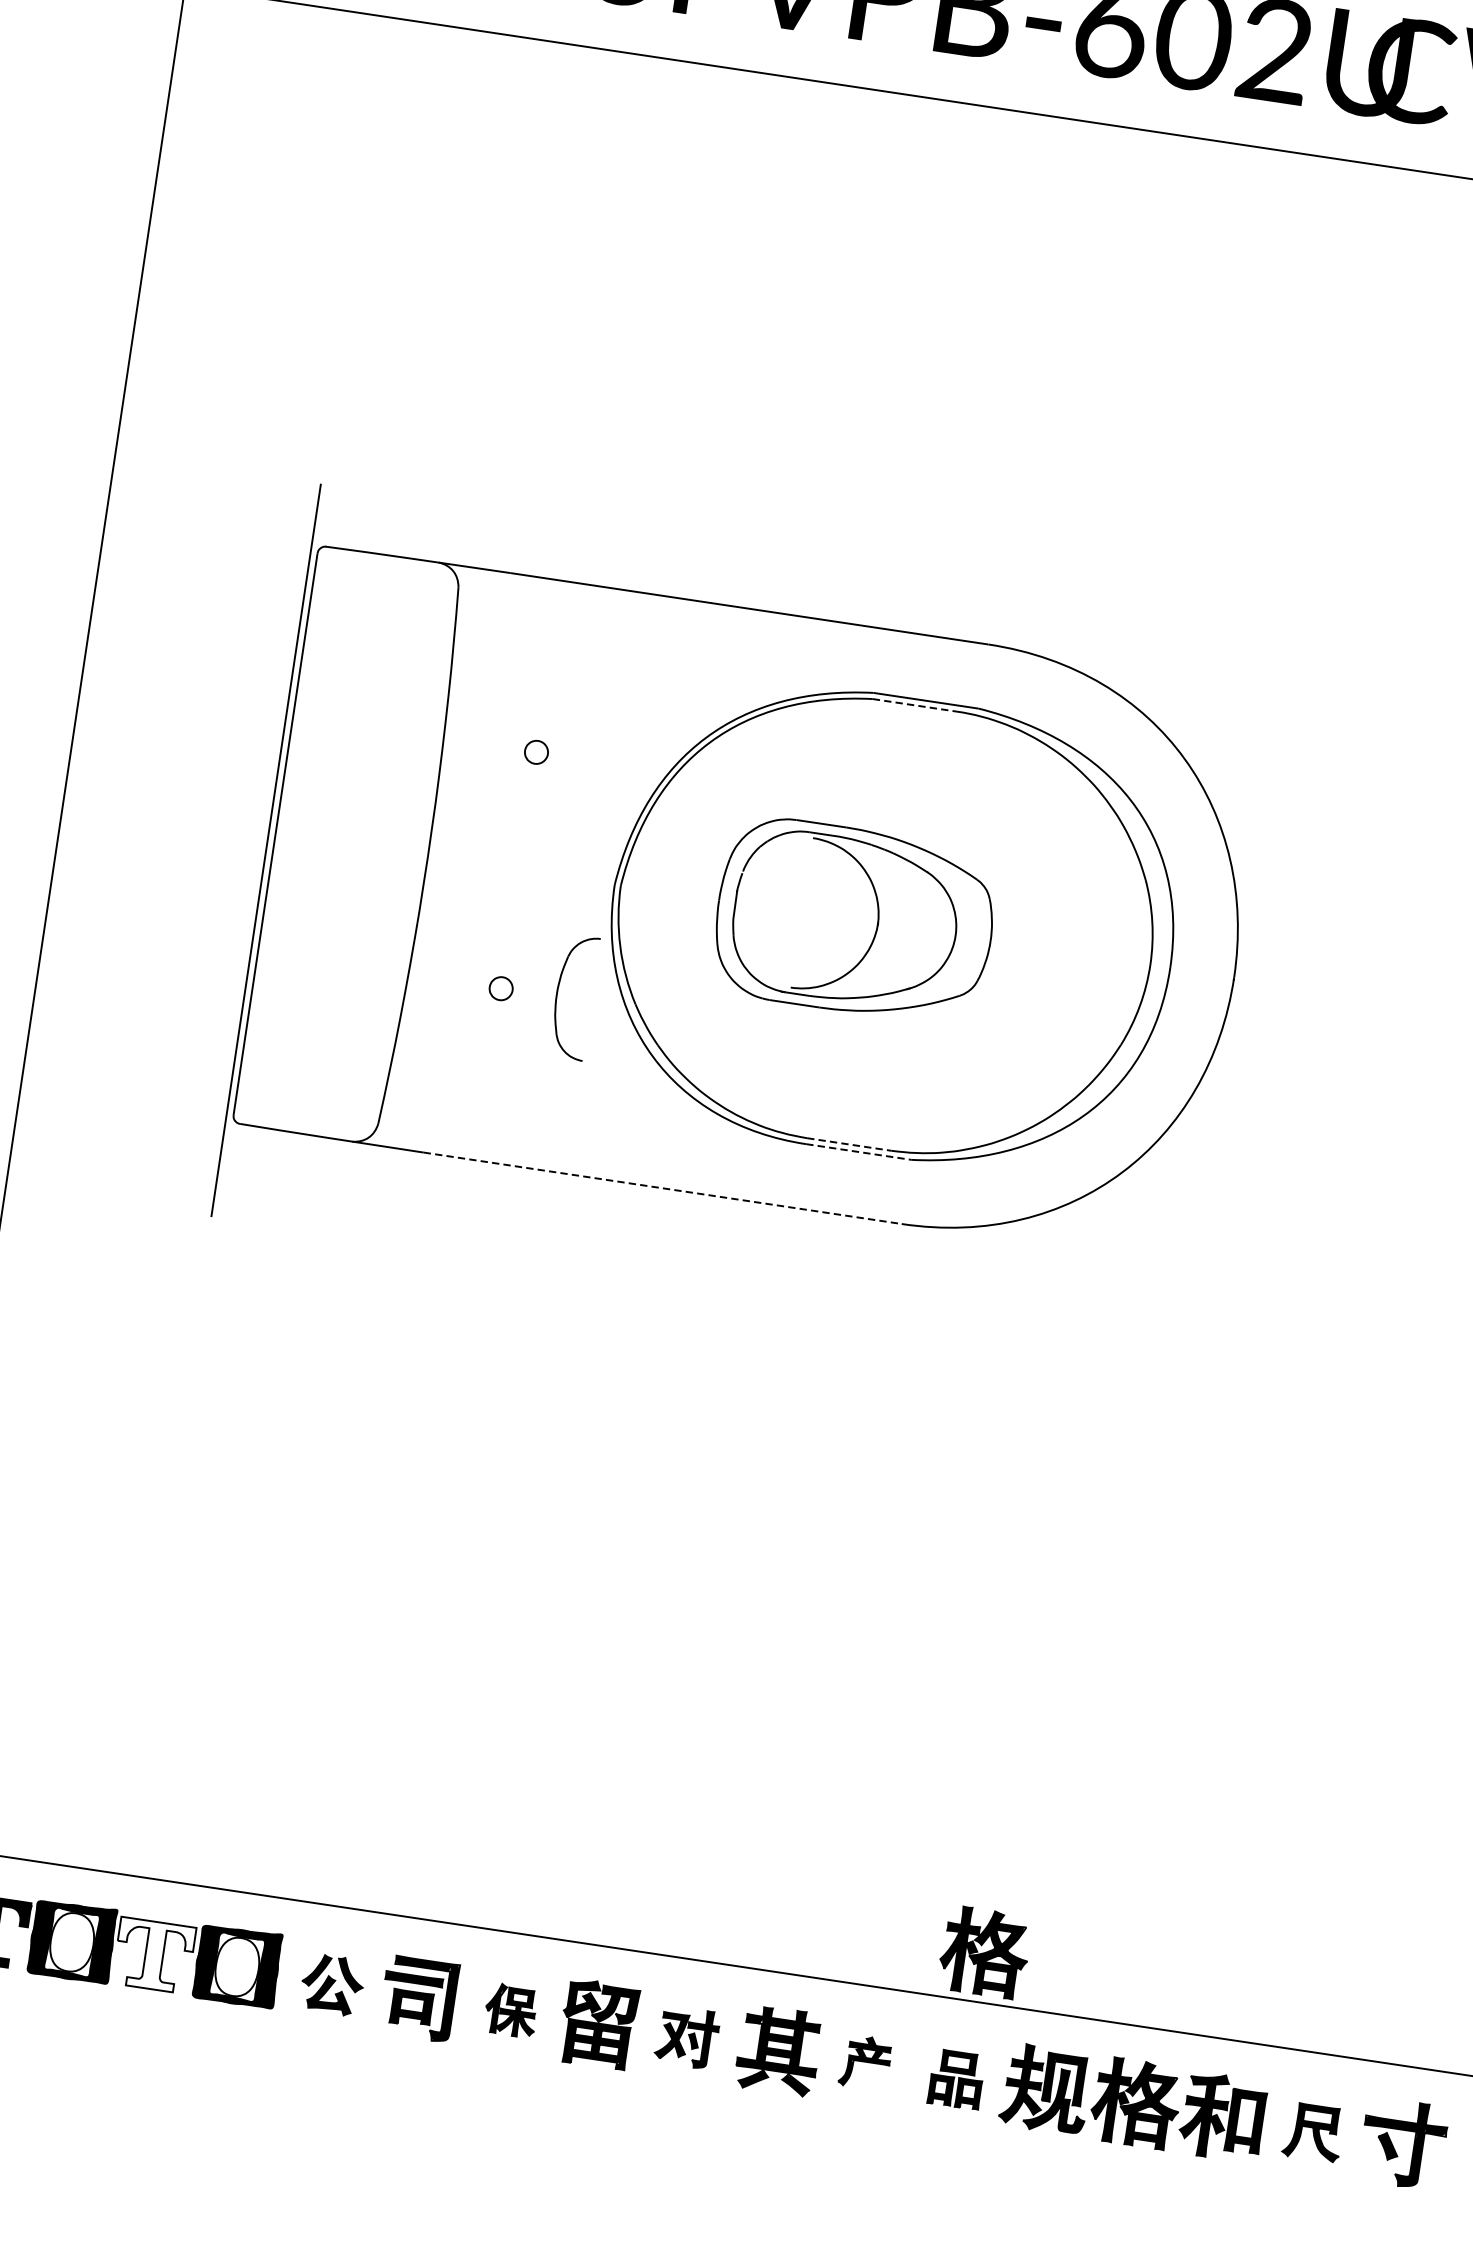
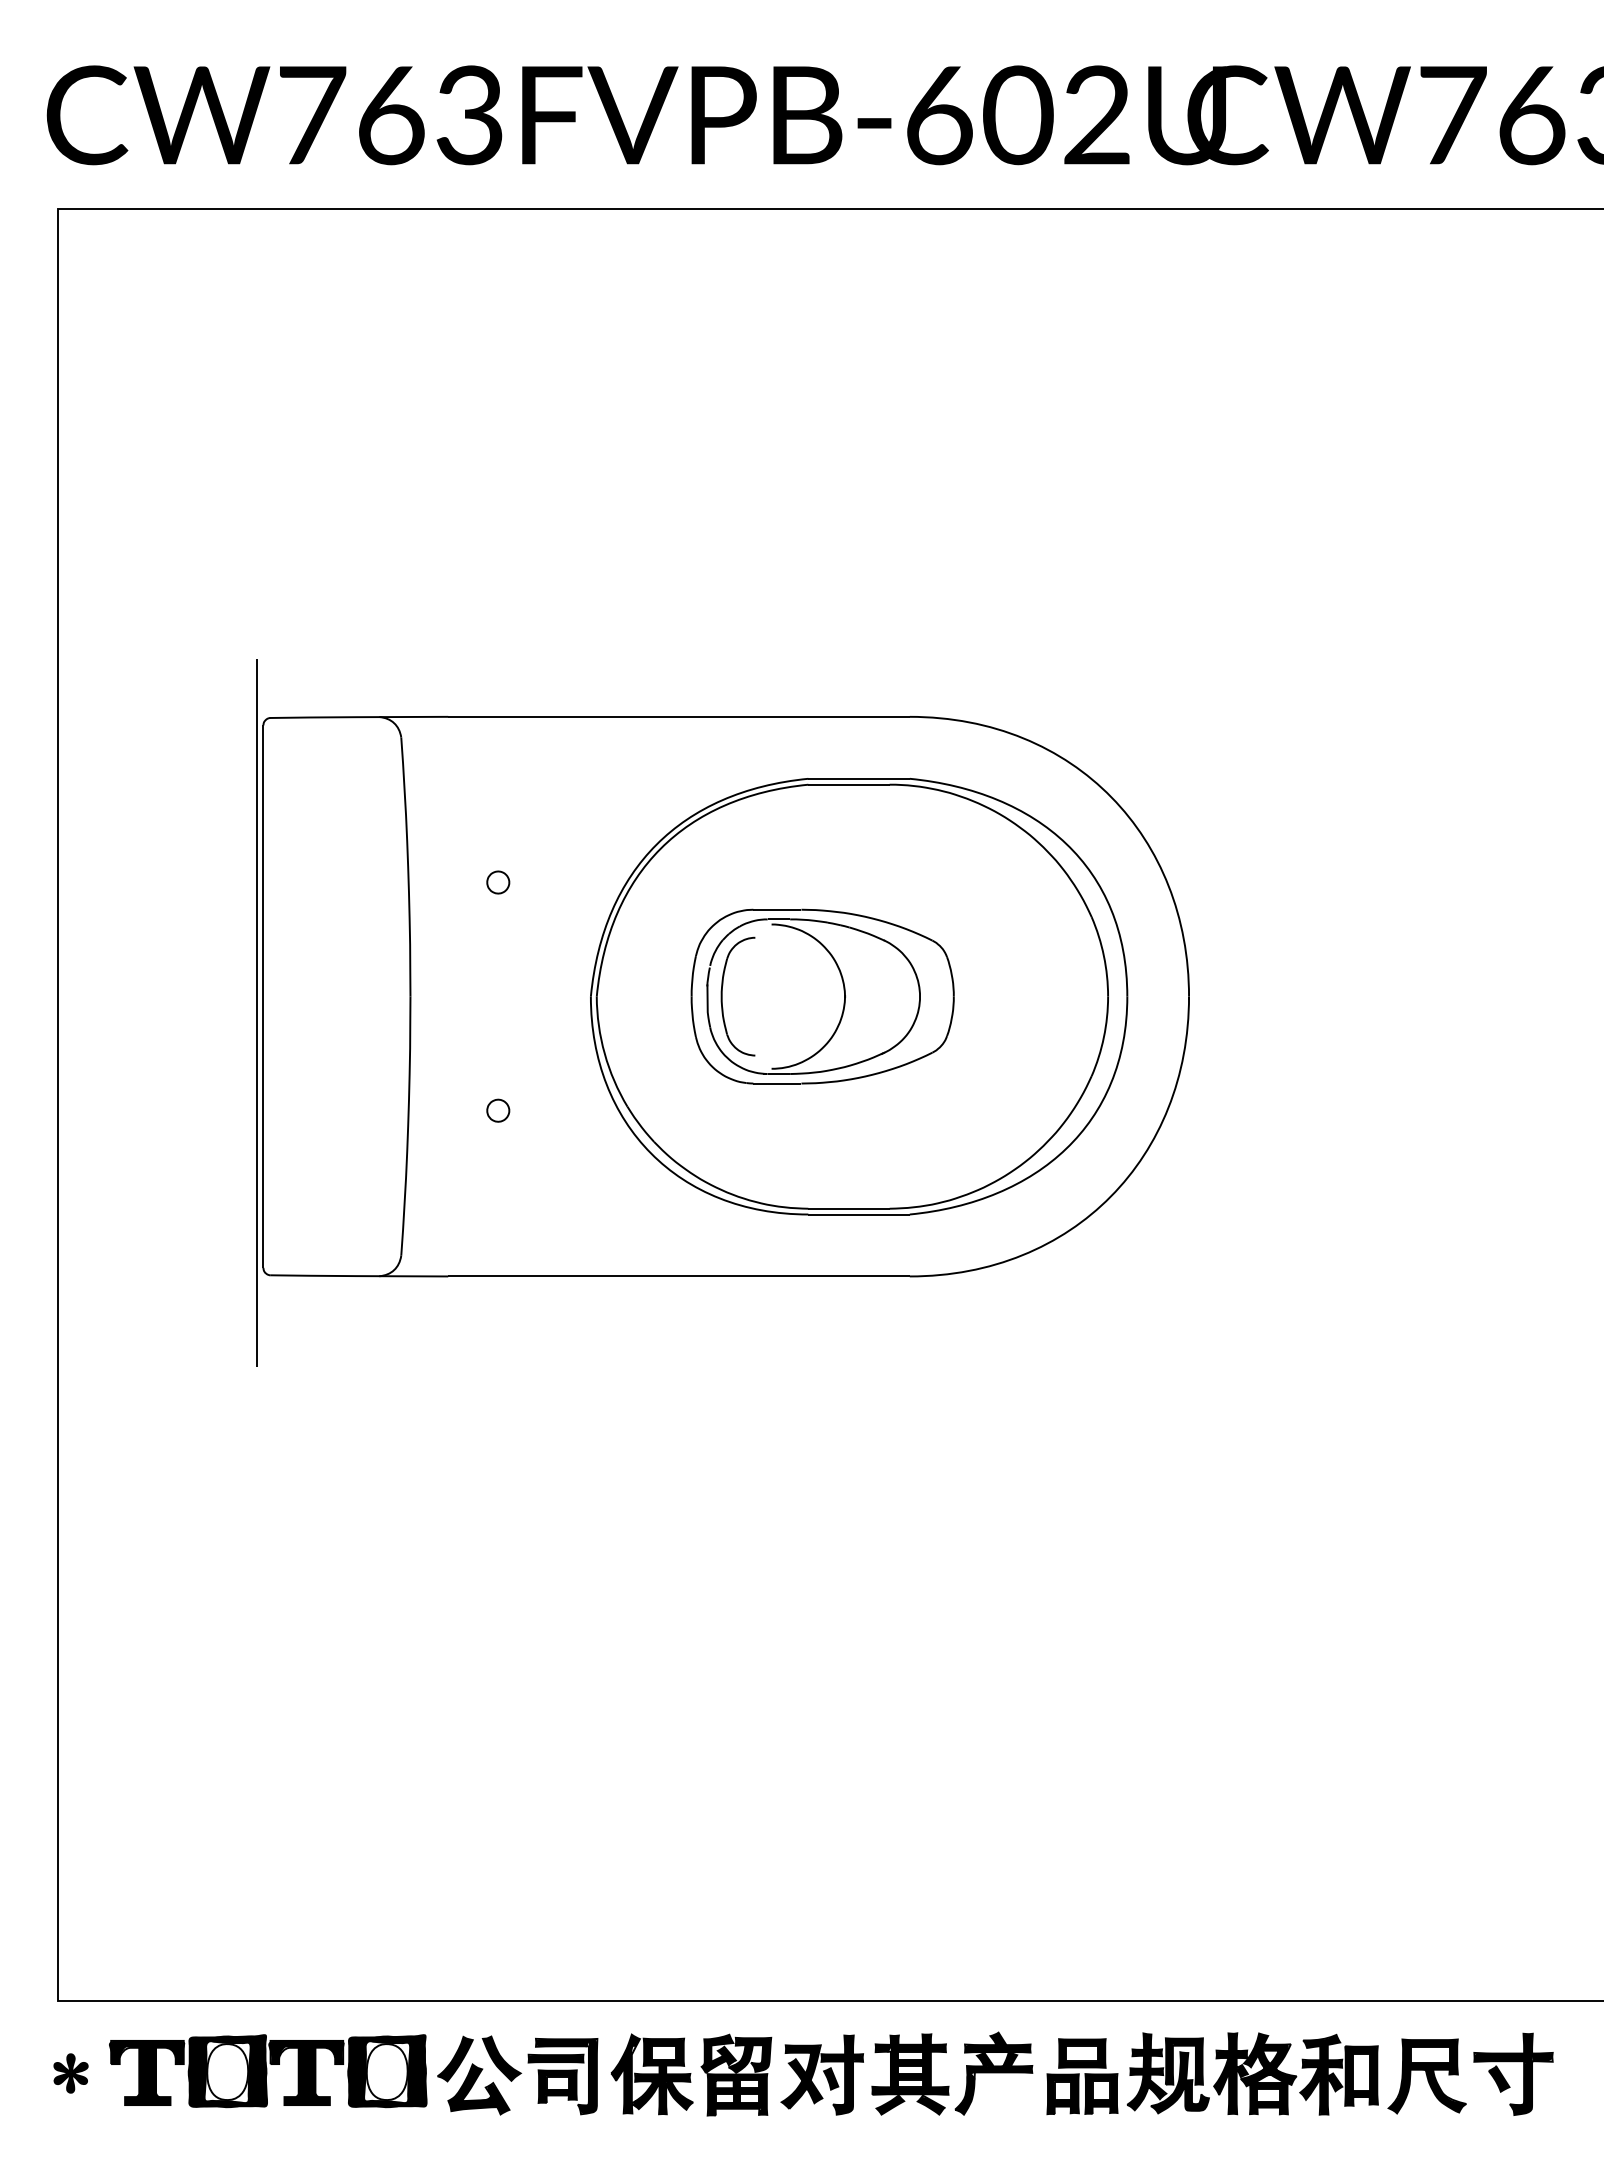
line: (915, 705) -> (849, 784), dashed -> solid
part: (557, 994) -> (722, 996), moved
line: (849, 1144) -> (849, 1208), dashed -> solid
line: (859, 1152) -> (859, 1214), dashed -> solid
line: (663, 1188) -> (679, 1276), dashed -> solid
part: (985, 1952) -> (1091, 1952), removed
fill: (153, 1955) -> (306, 2072), added
part: (332, 1984) -> (479, 2075), size x1.43
part: (510, 2010) -> (651, 2074), size x1.67
part: (686, 2036) -> (821, 2074), size x1.43
part: (865, 2062) -> (993, 2073), size x1.67
part: (956, 2079) -> (1082, 2076), size x1.43
part: (1312, 2132) -> (1426, 2076), size x1.43

